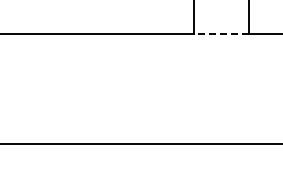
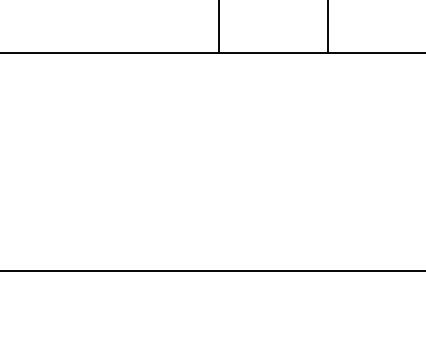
line: (221, 34) -> (273, 53), dashed -> solid

